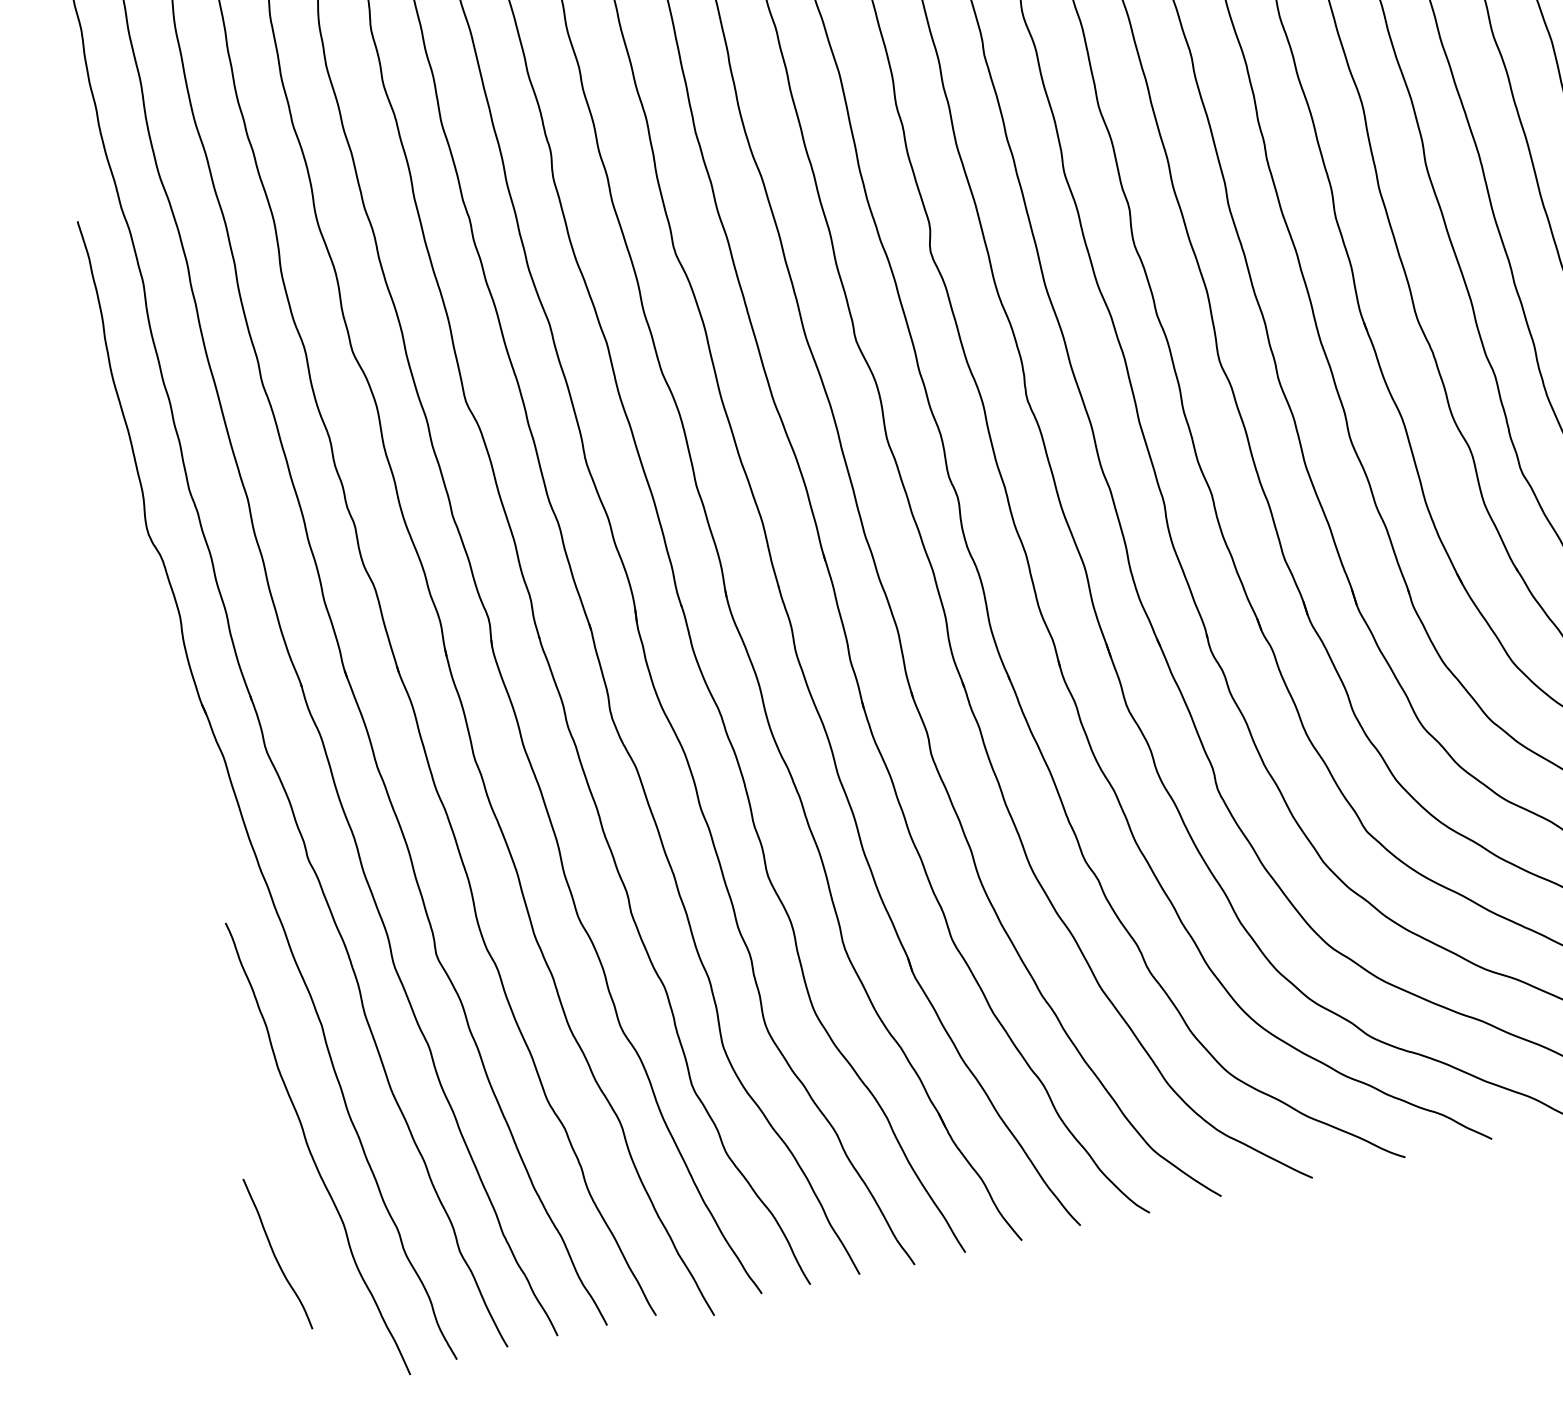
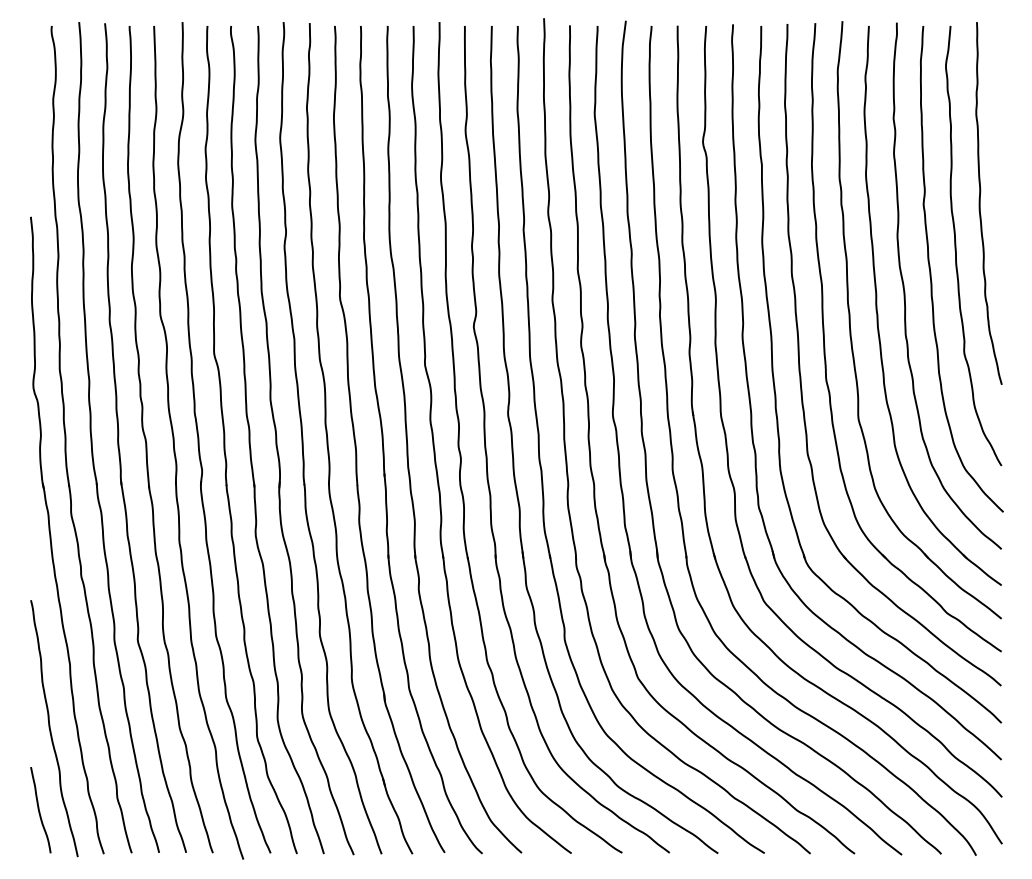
curve: (275, 1255) -> (39, 810), moved

